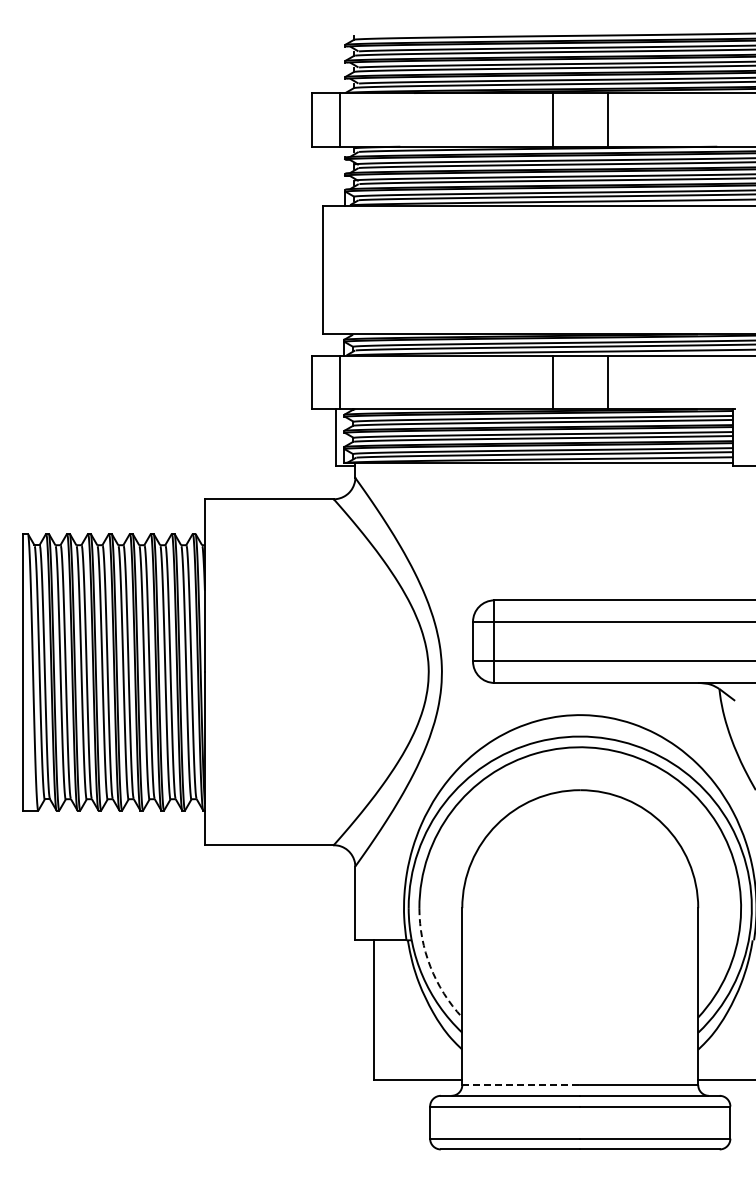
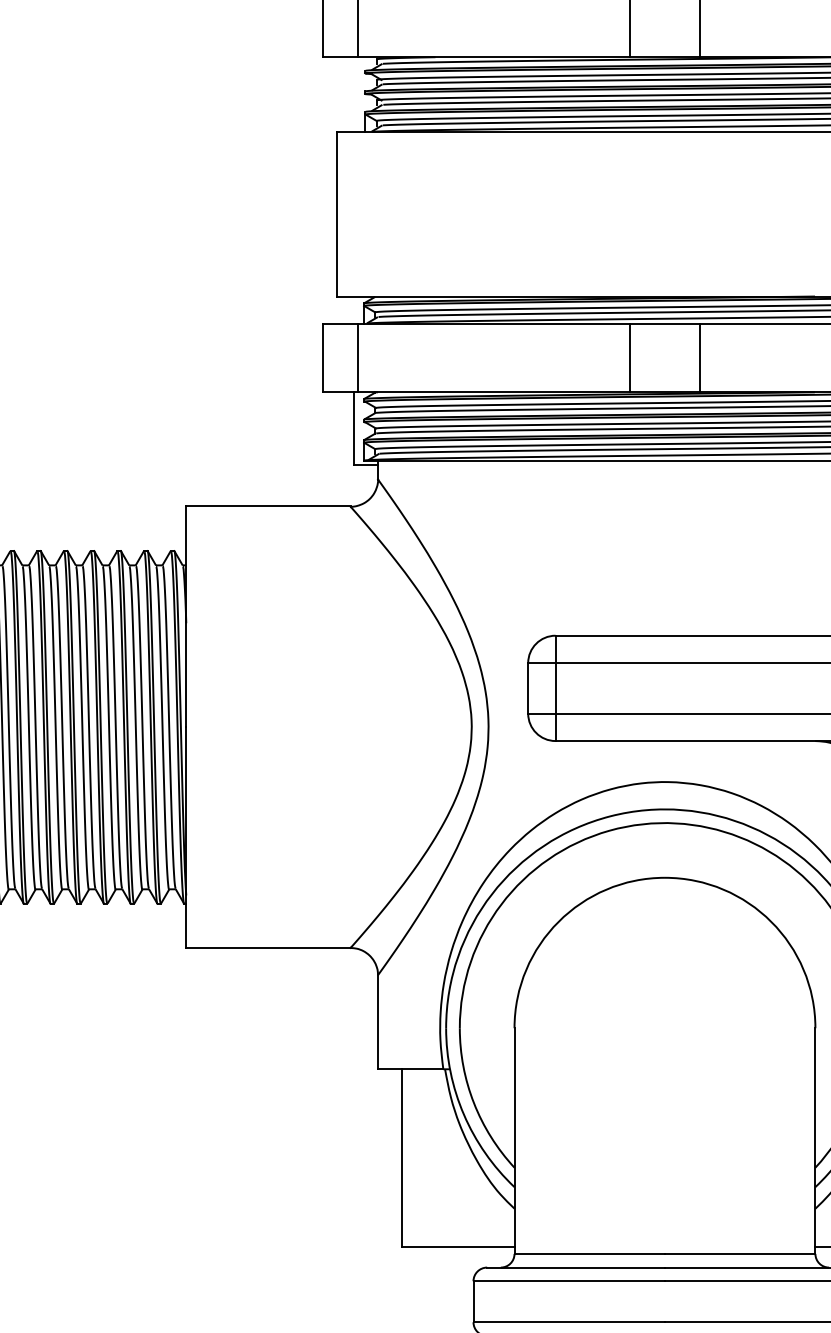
arc: (430, 966) -> (473, 1102), dashed -> solid
line: (521, 1085) -> (590, 1254), dashed -> solid

